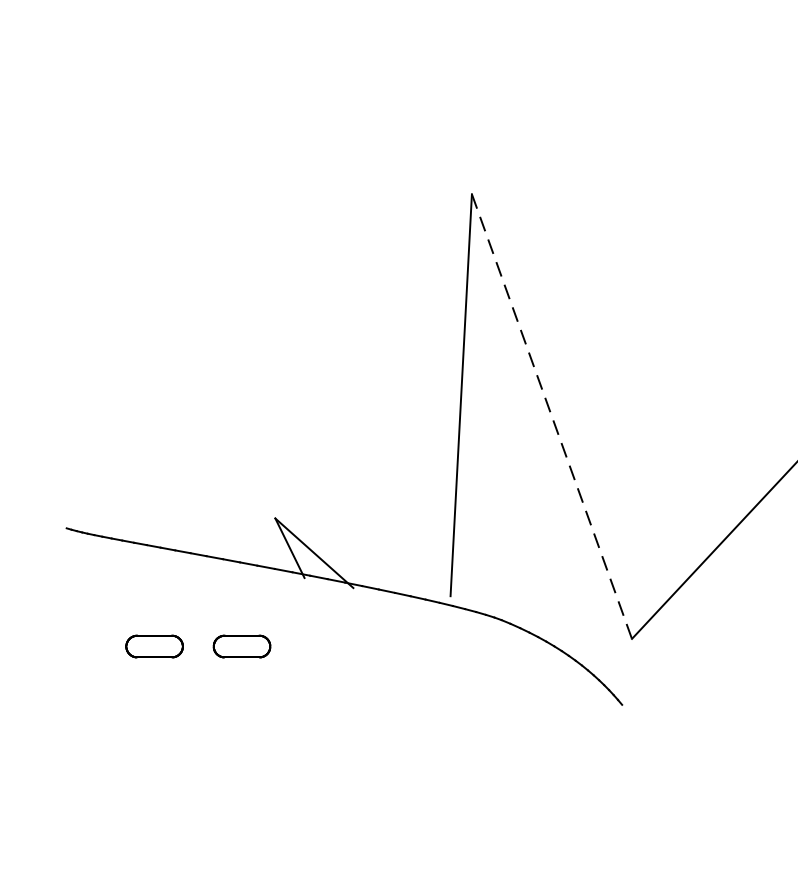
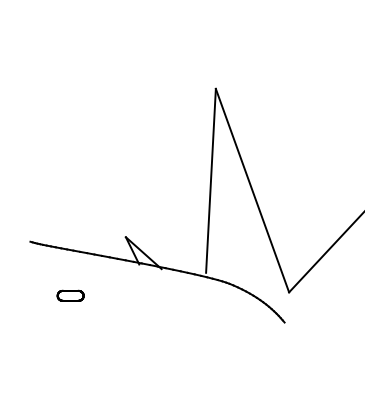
line: (551, 418) -> (252, 191), dashed -> solid
part: (241, 645) -> (110, 295), removed

